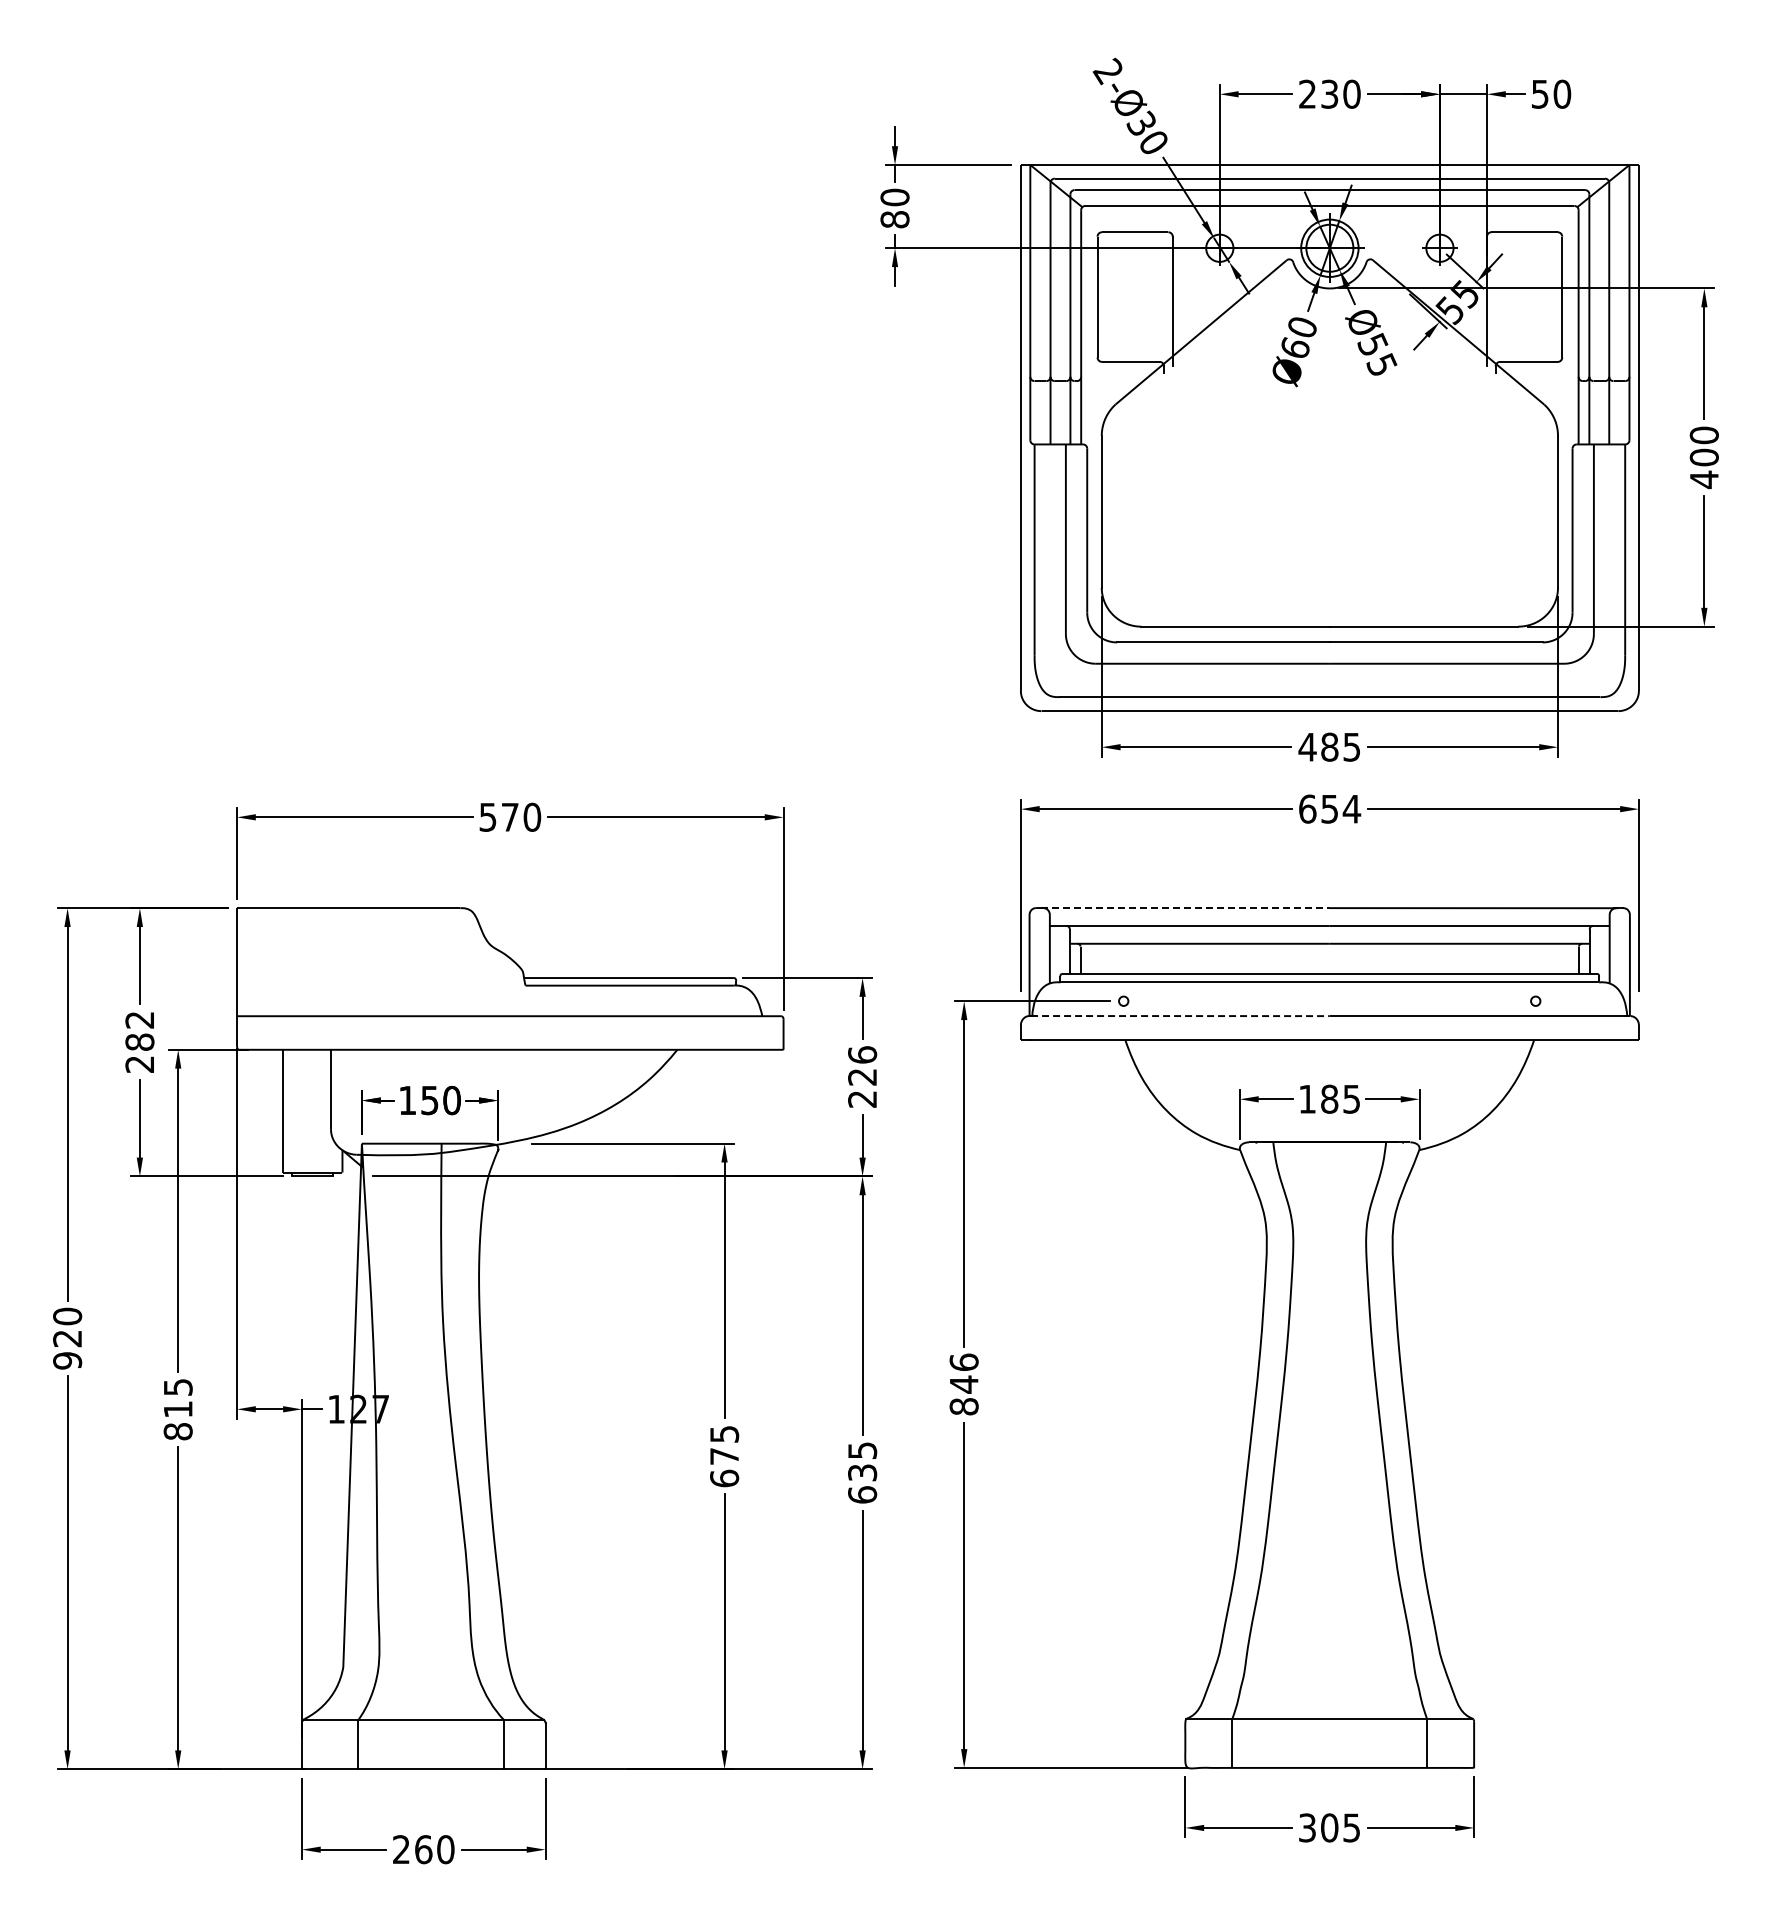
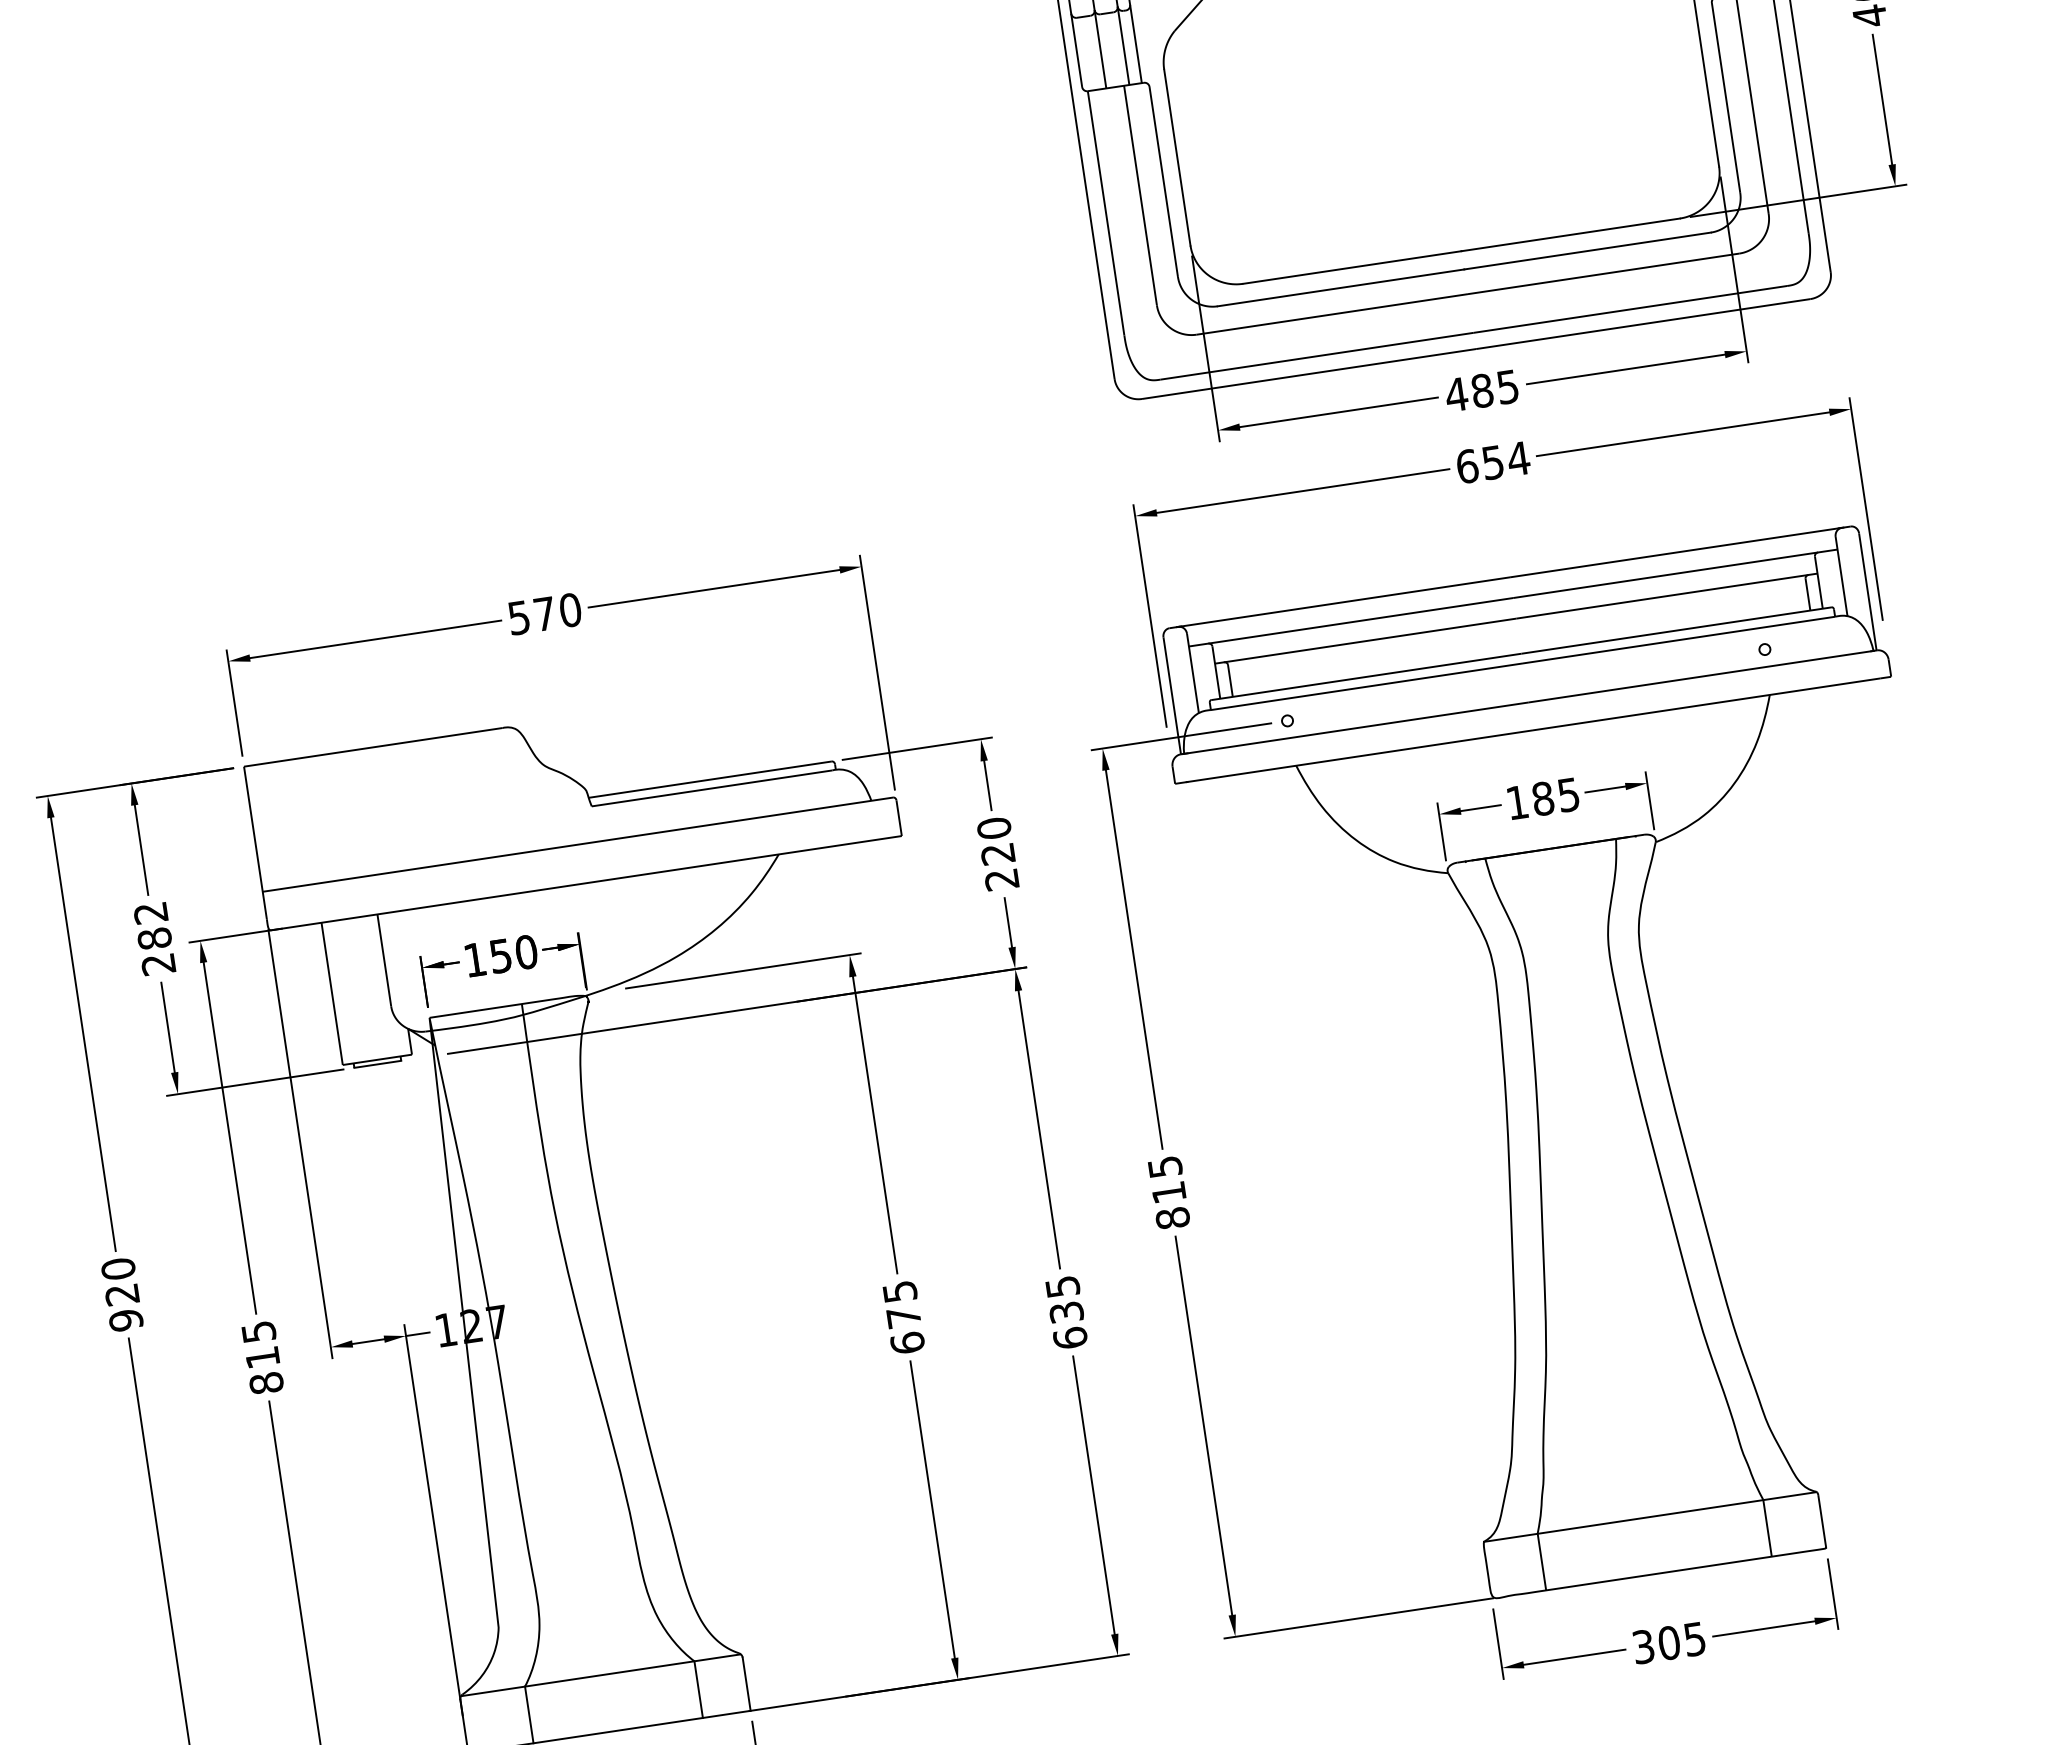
line: (1186, 908) -> (1344, 602), dashed -> solid
line: (1180, 1016) -> (1355, 728), dashed -> solid
text: (862, 1054) -> (994, 827), 226 -> 220
text: (963, 1373) -> (1166, 1179), 846 -> 815

